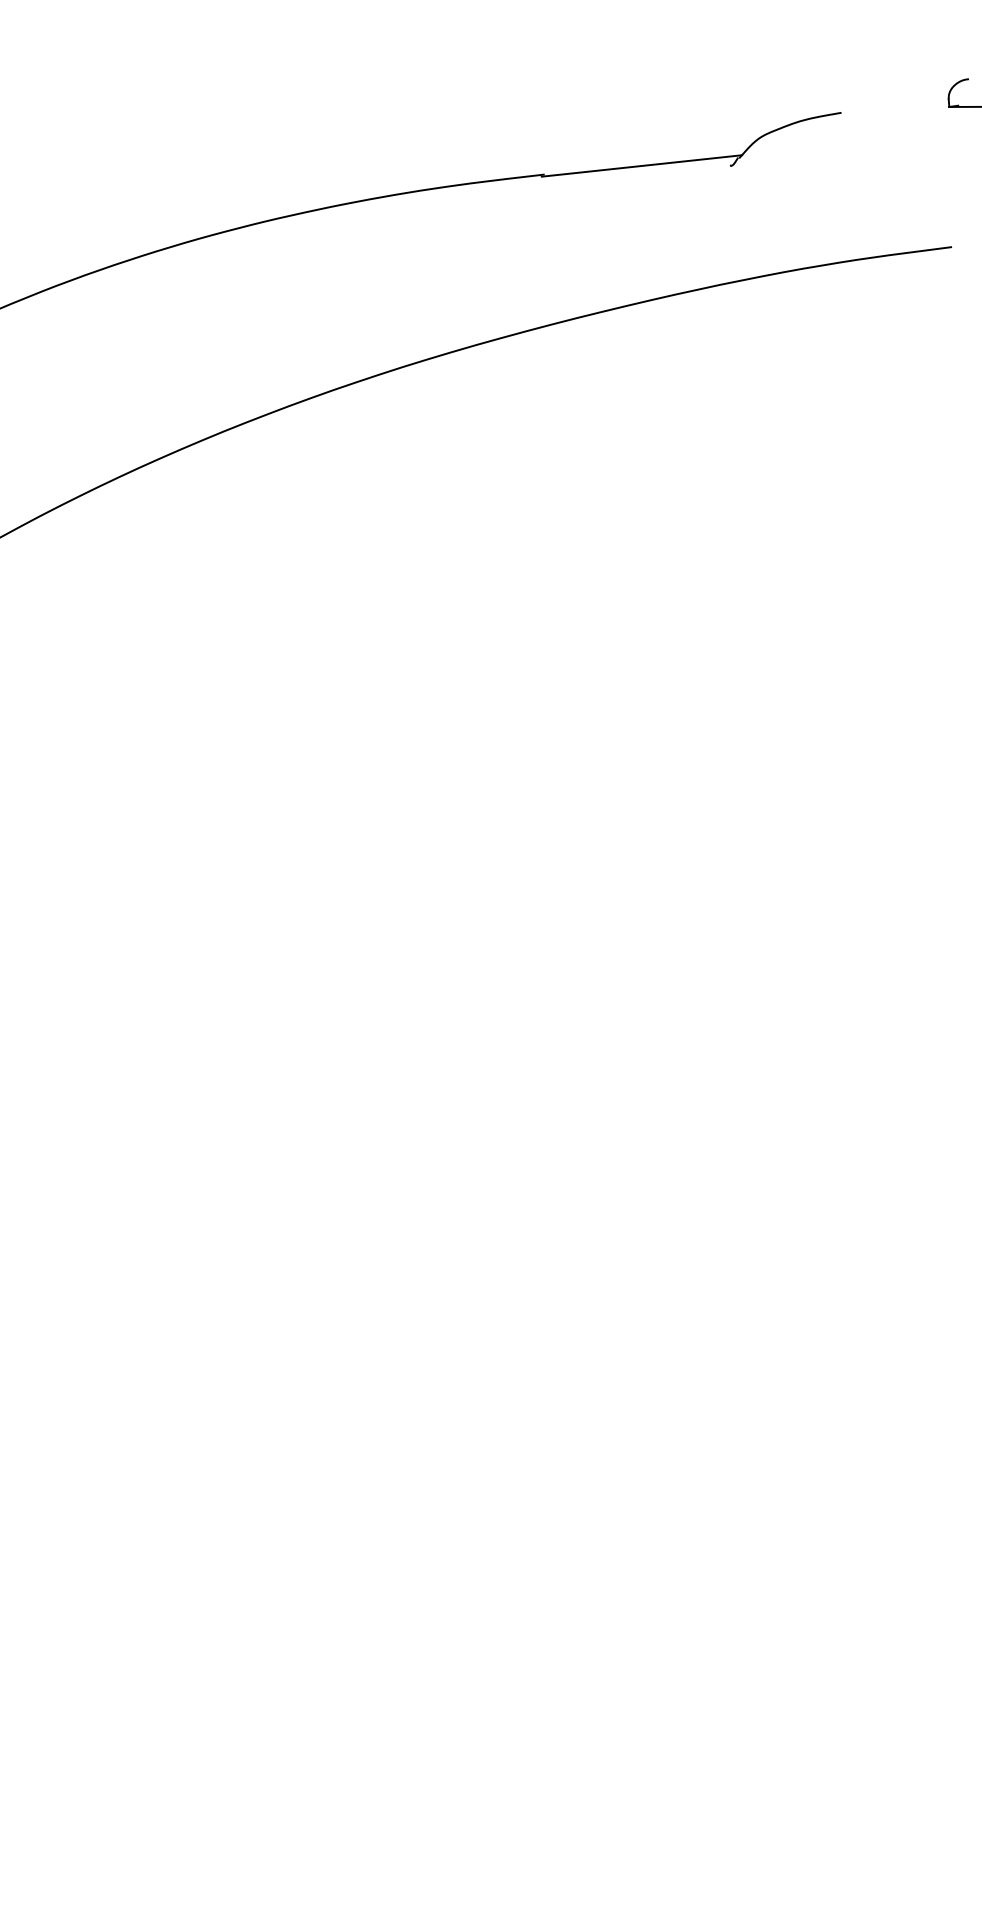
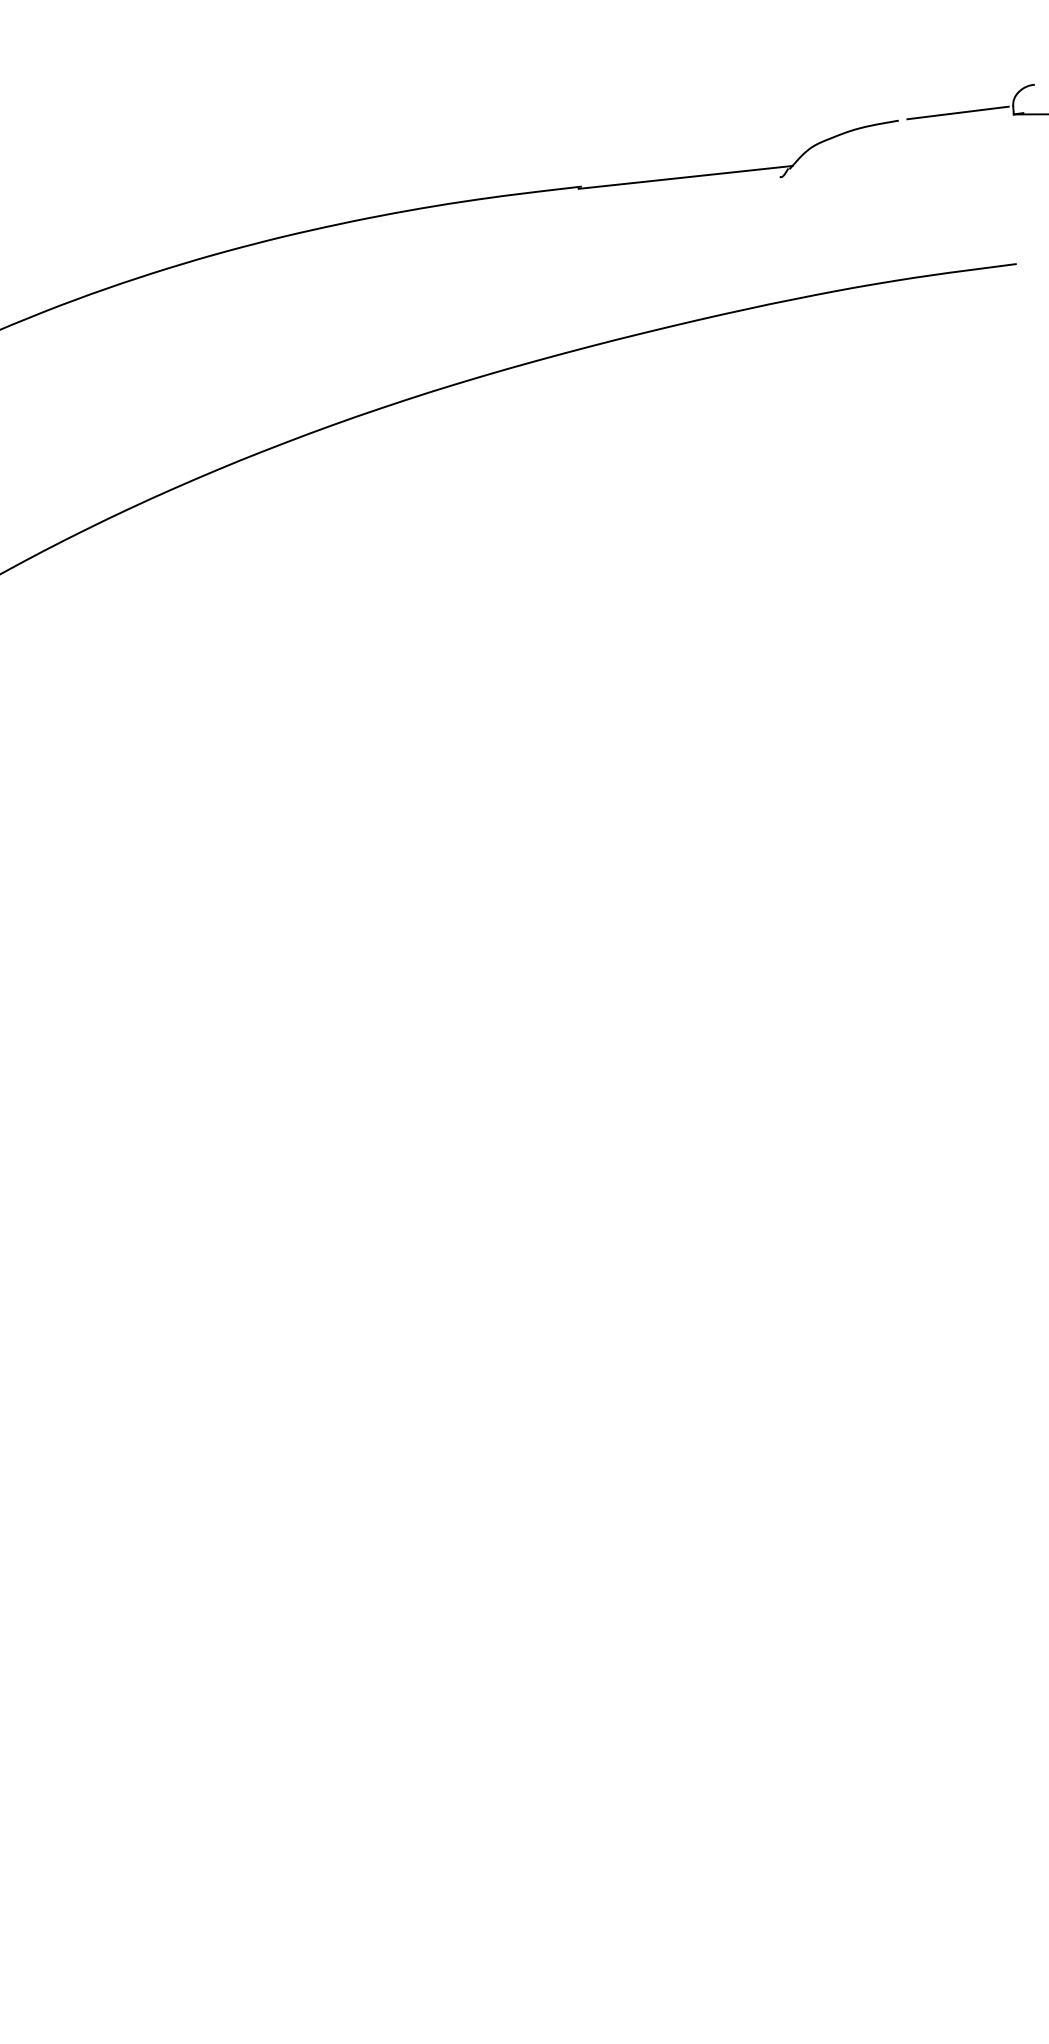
line: (896, 105) -> (957, 112), added

